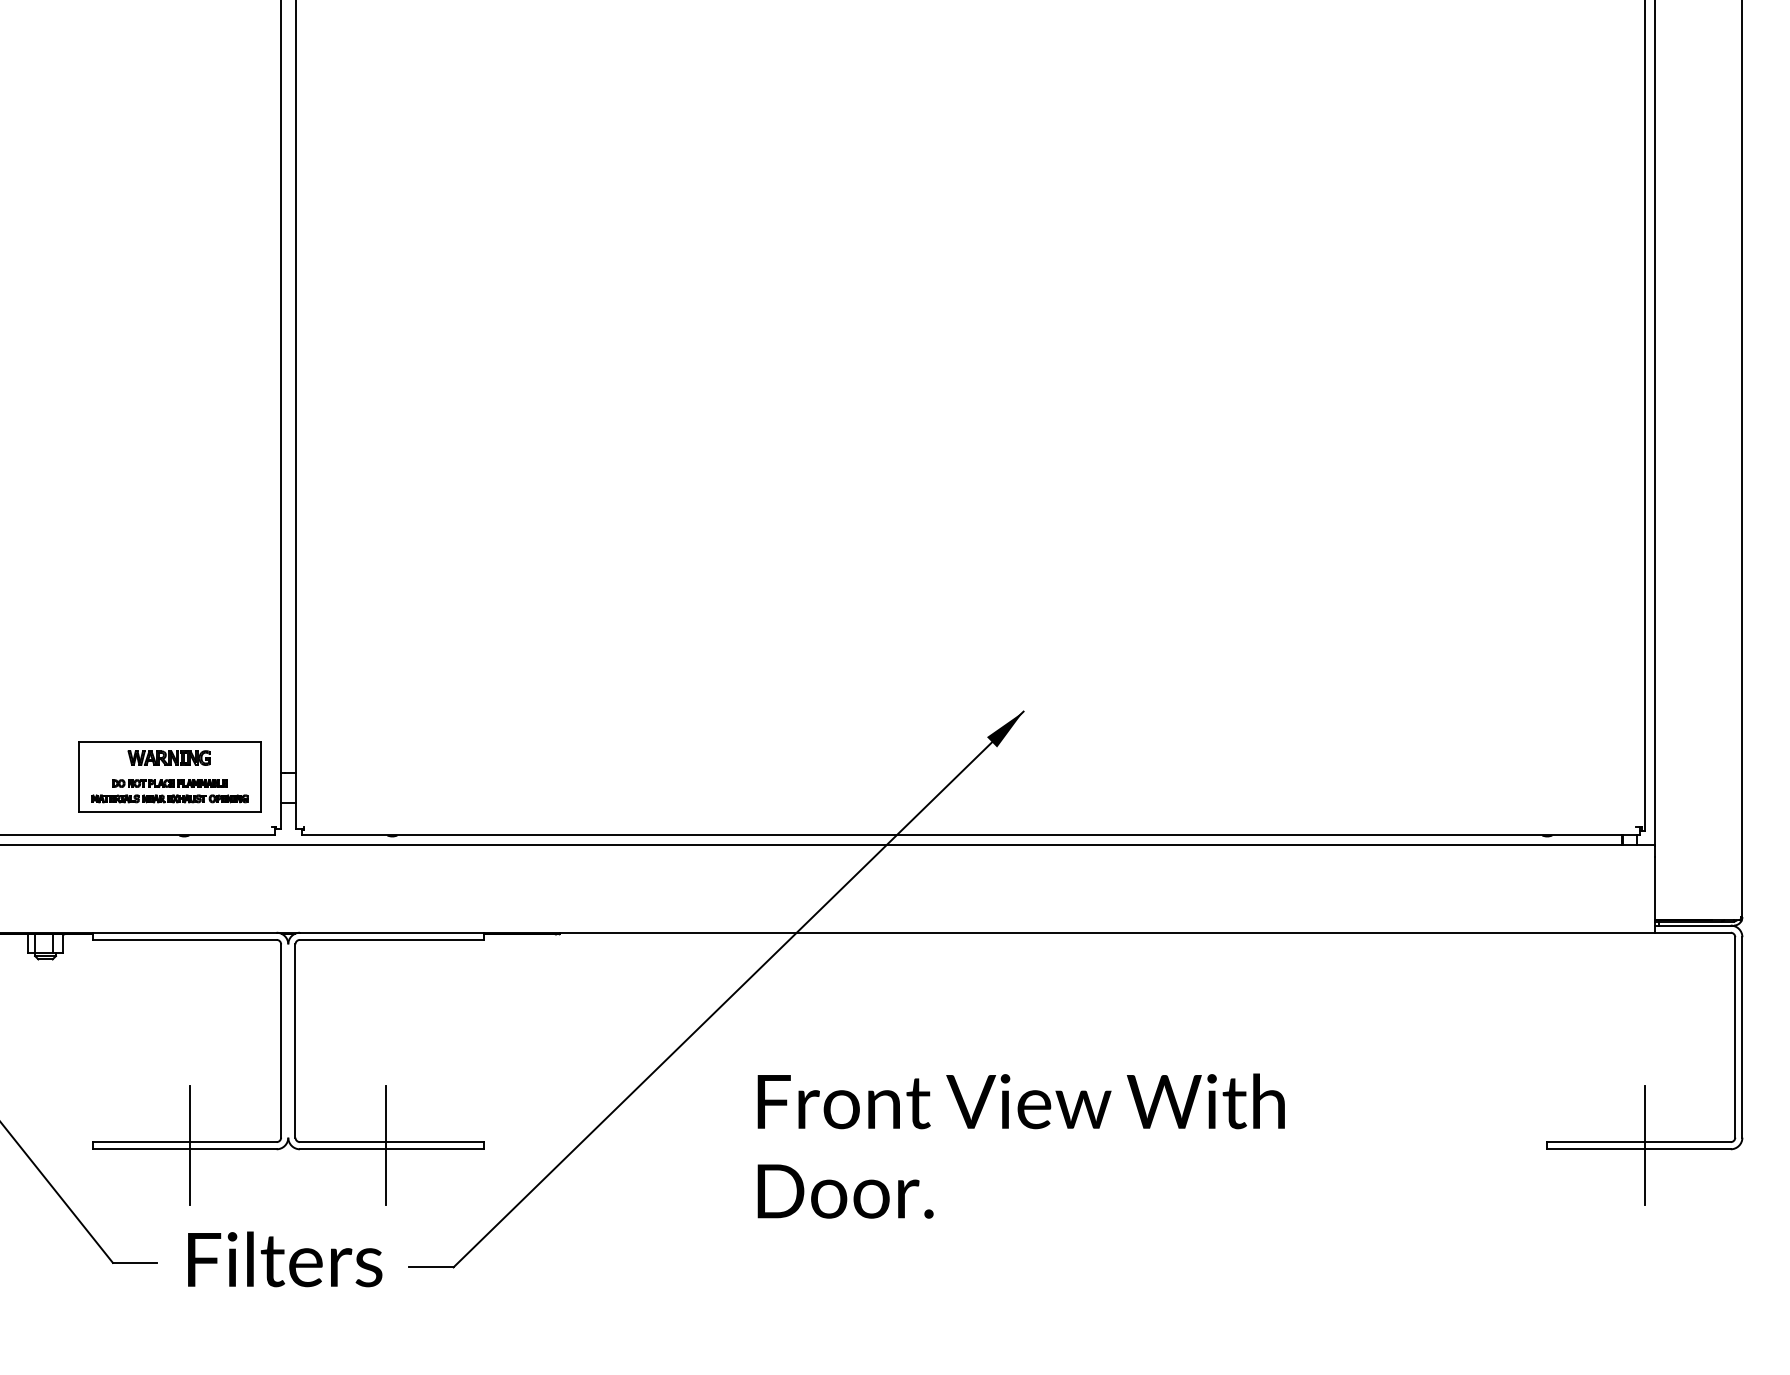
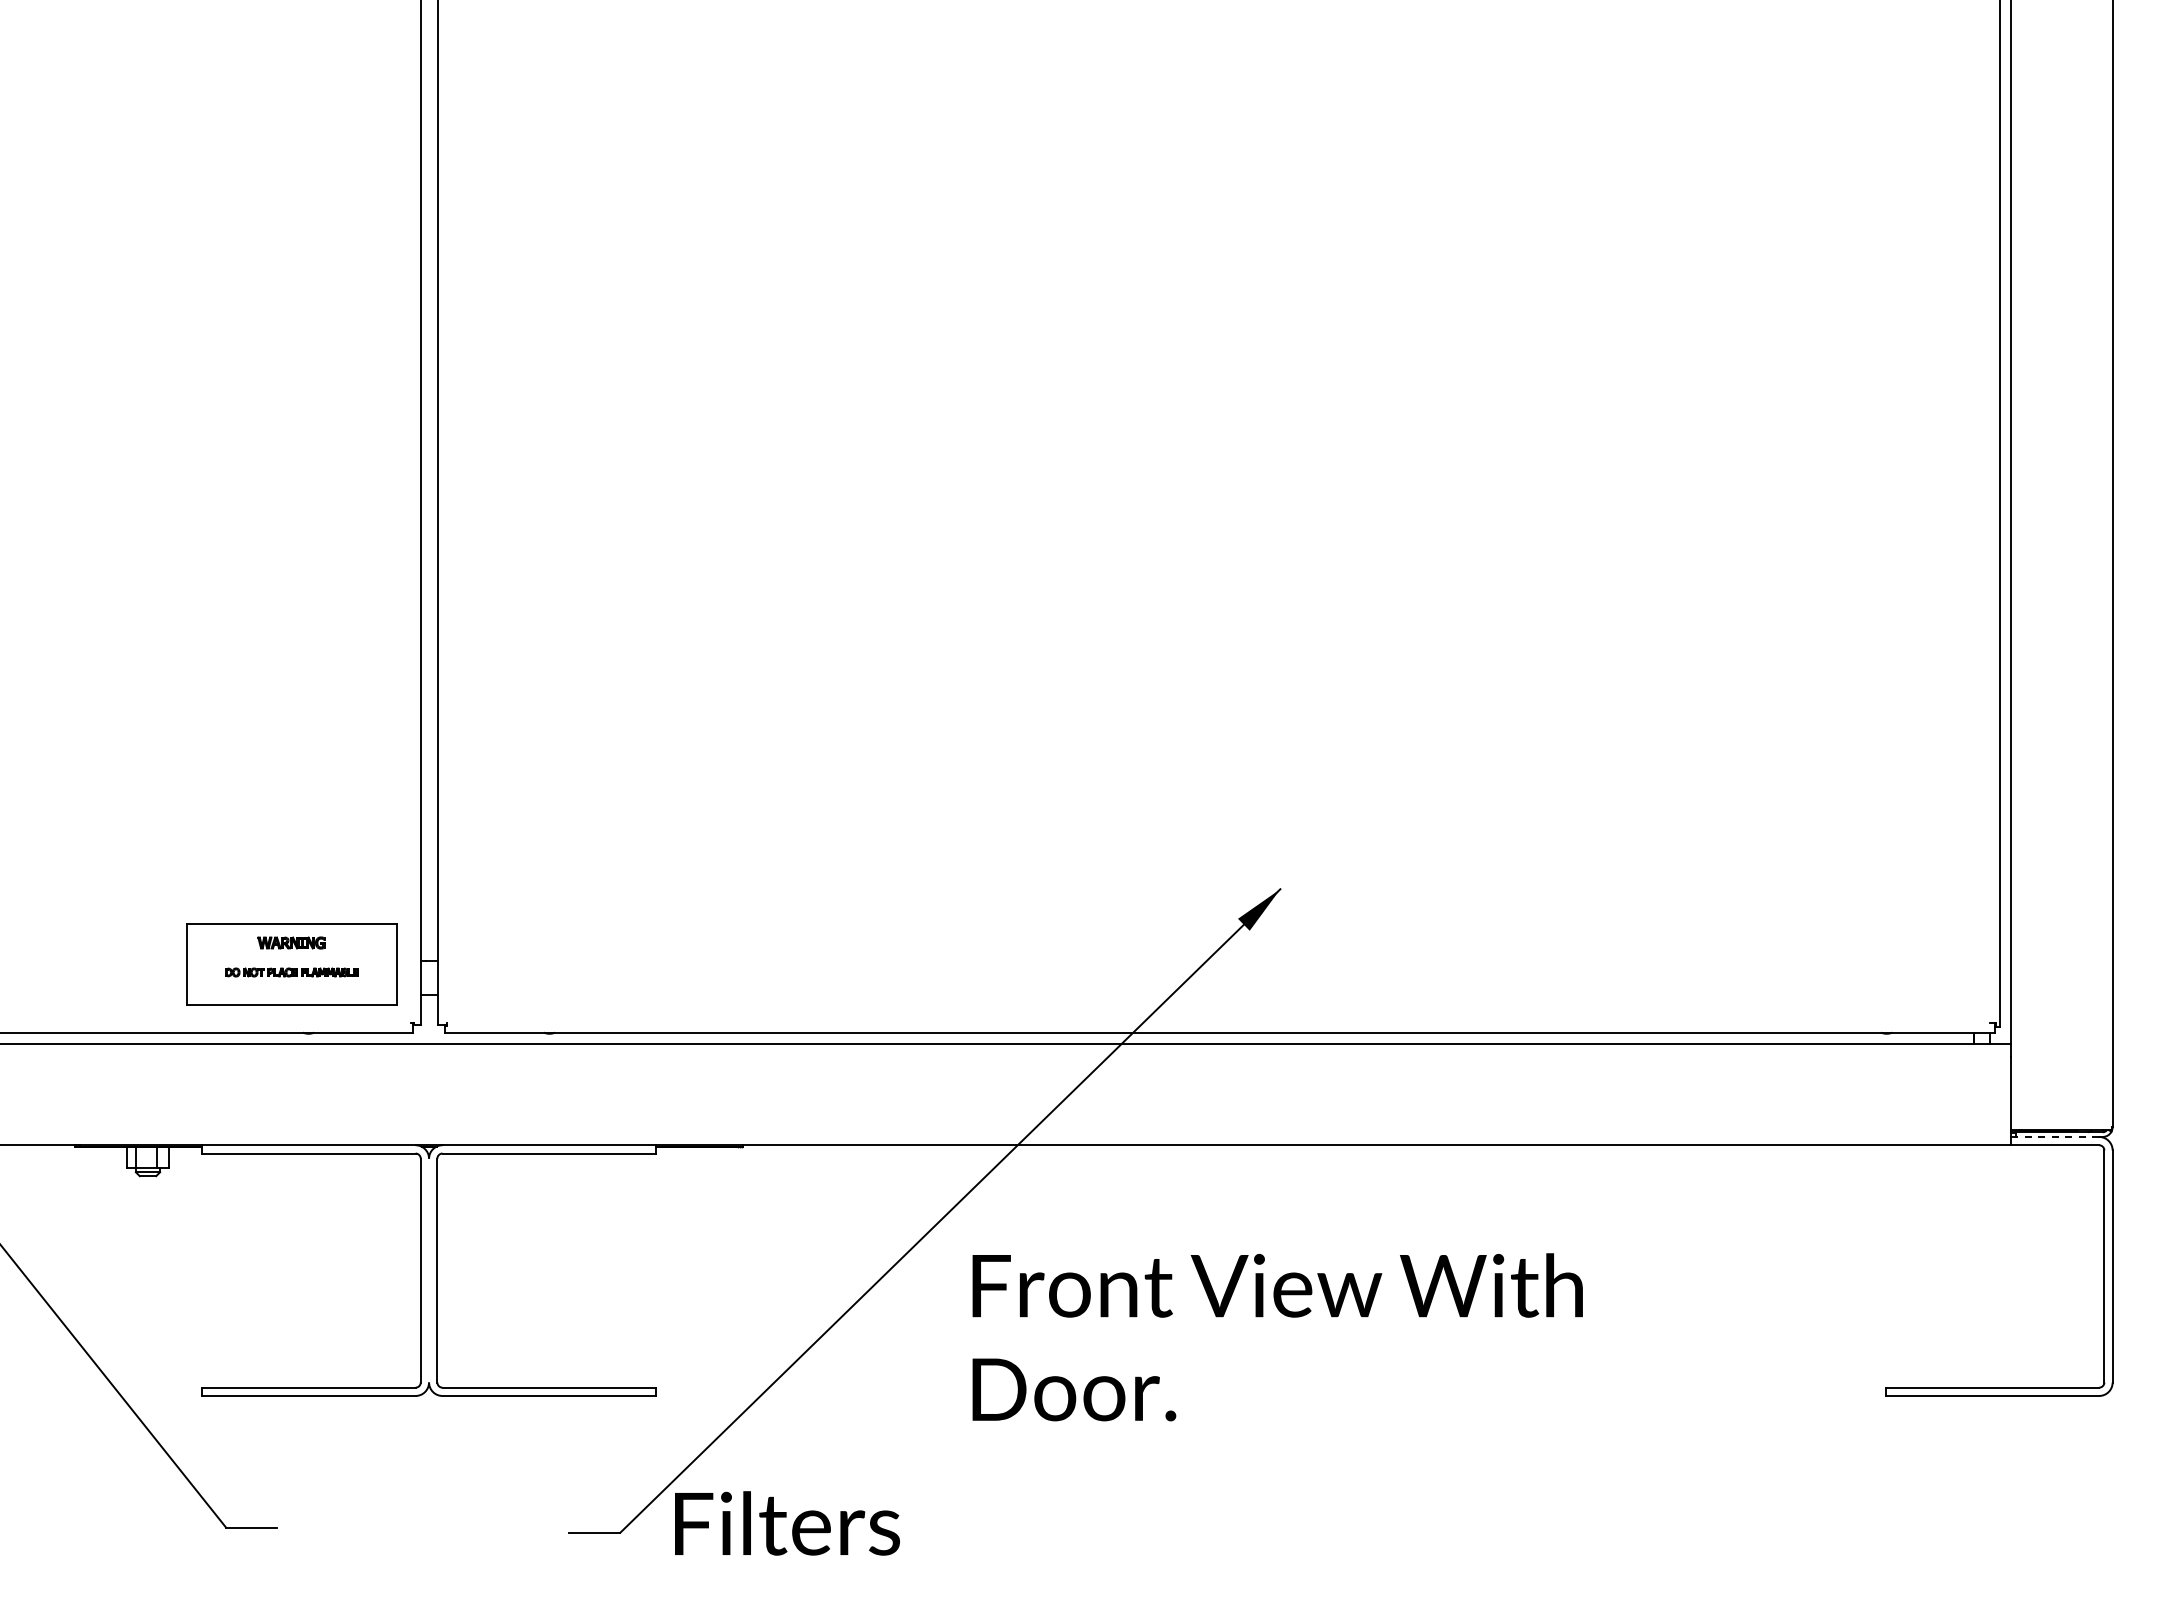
part: (169, 757) -> (291, 942), size x0.7
part: (169, 799) -> (291, 990), removed
line: (1692, 925) -> (2054, 1136), solid -> dashed
line: (190, 1145) -> (315, 1391), removed
line: (386, 1145) -> (542, 1391), removed
line: (1644, 1145) -> (1999, 1391), removed
text: (1021, 1146) -> (1277, 1337), moved
text: (285, 1259) -> (787, 1523), moved

